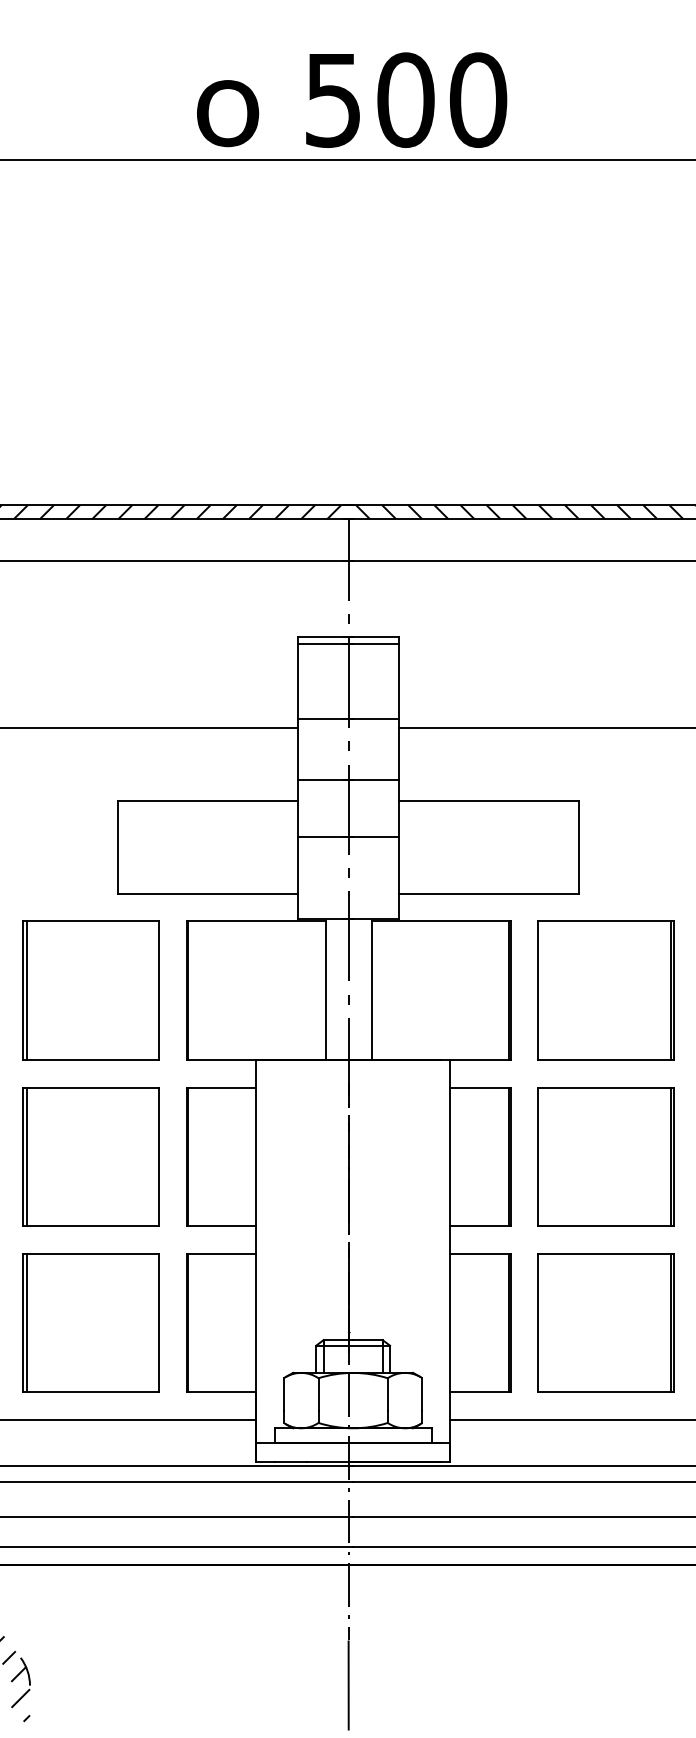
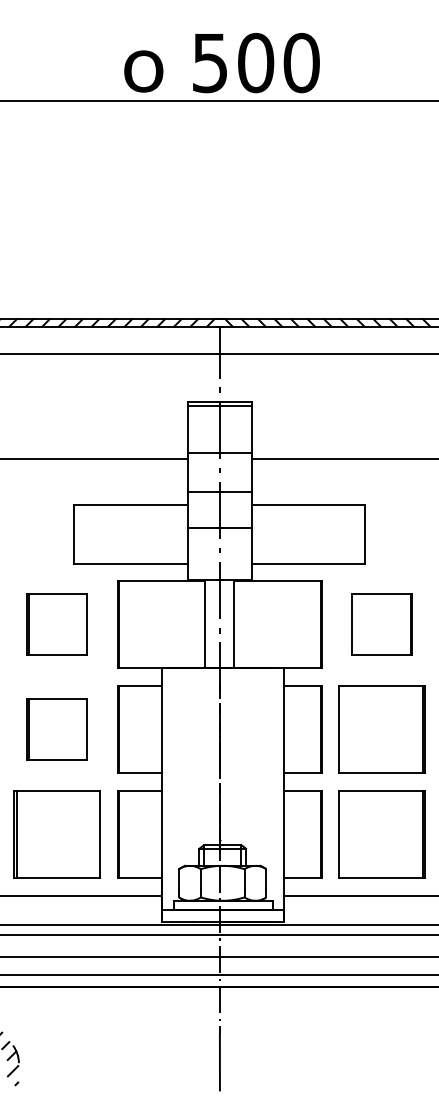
part: (89, 990) -> (56, 624), size x0.7
part: (604, 990) -> (381, 624), size x0.7
part: (89, 1156) -> (56, 729), size x0.7

